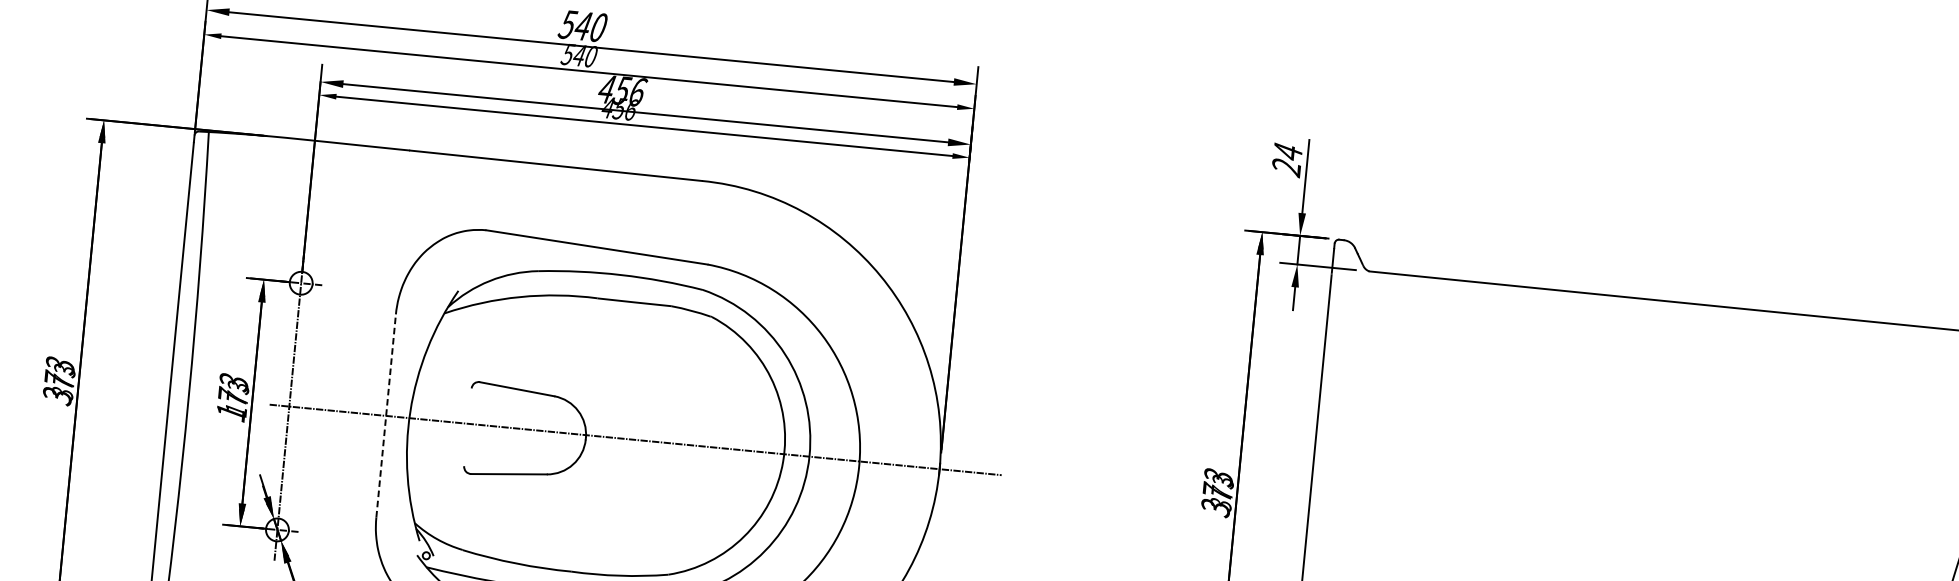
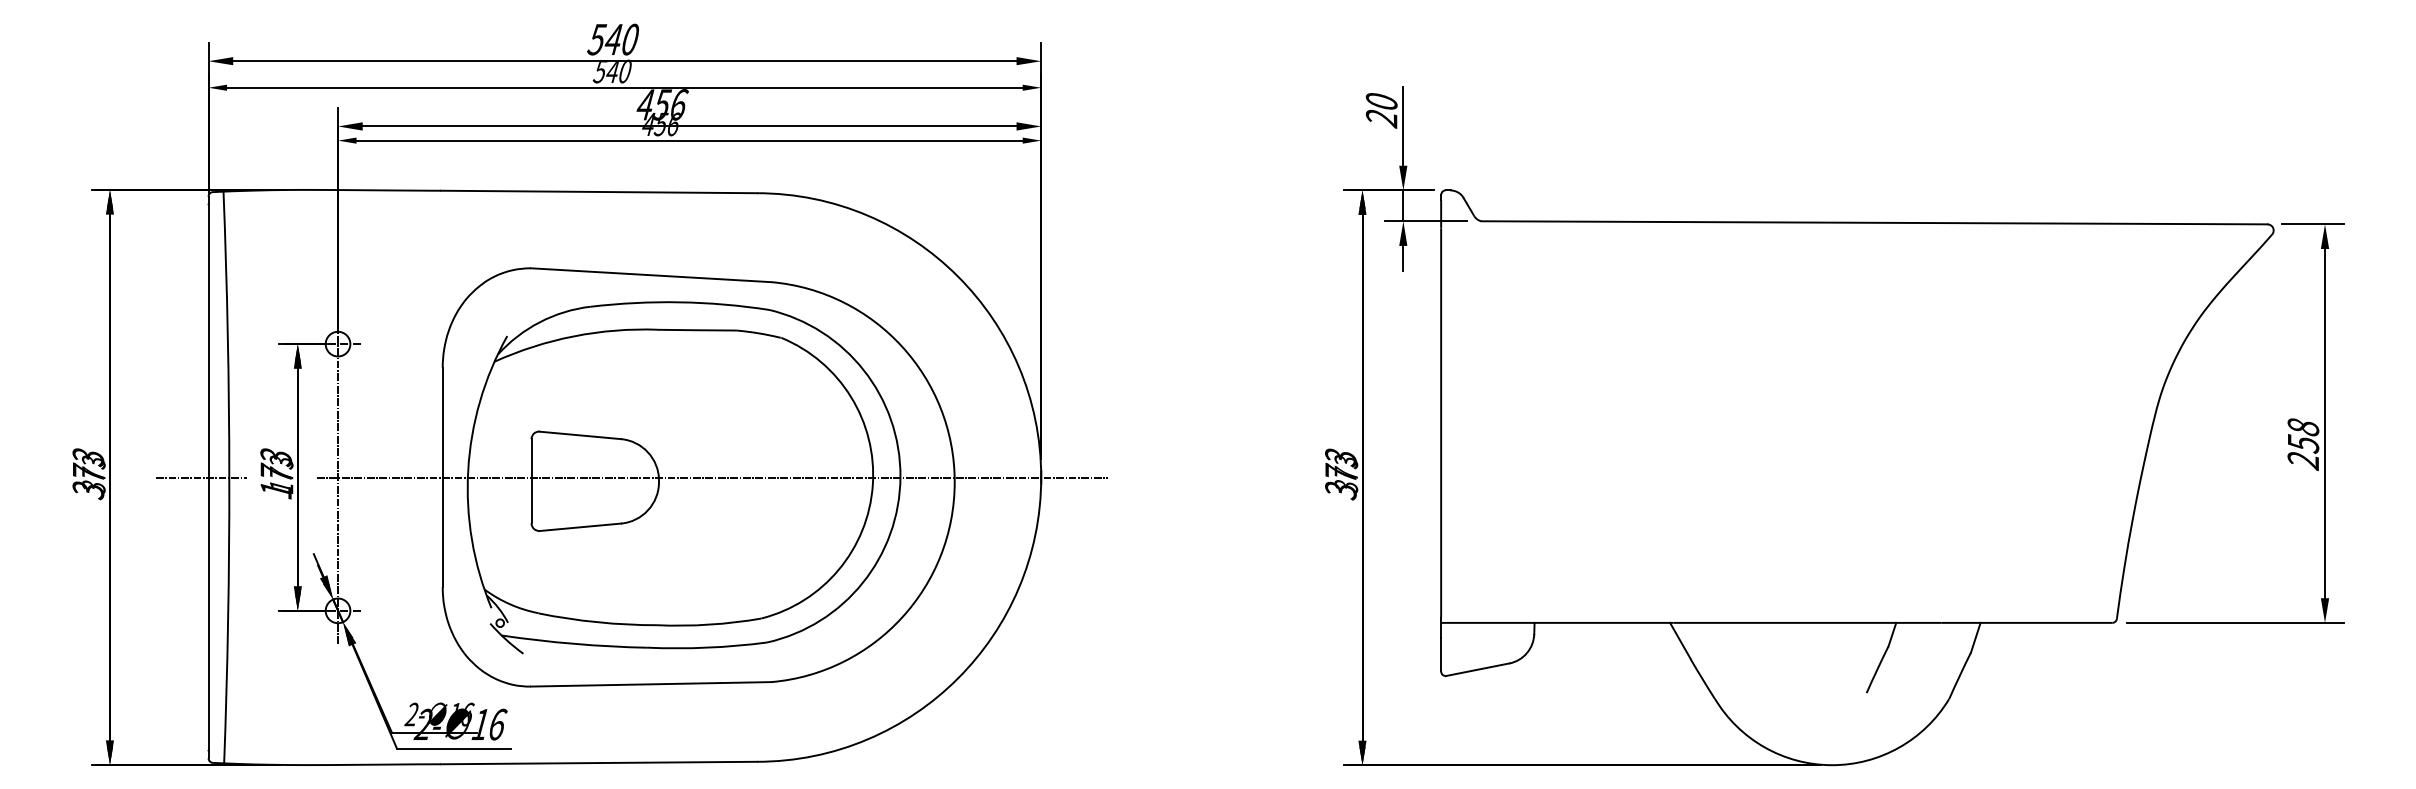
text: (1287, 151) -> (1381, 101), 24 -> 20
line: (162, 394) -> (200, 477), added
line: (385, 415) -> (442, 477), dashed -> solid
line: (467, 427) -> (531, 481), added

